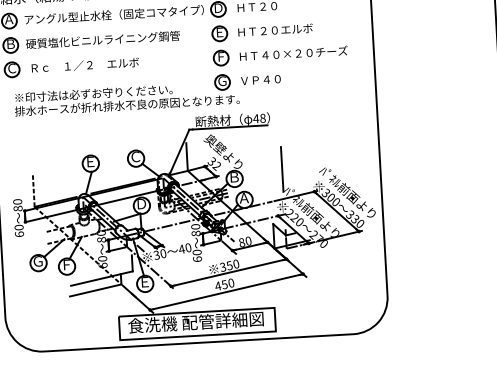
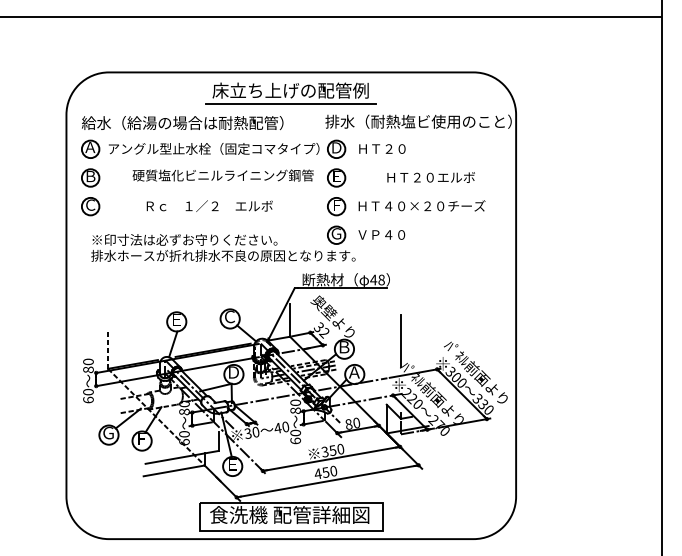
text: (274, 30) -> (430, 177), moved
text: (102, 39) -> (222, 175), moved
text: (85, 64) -> (209, 205), moved

